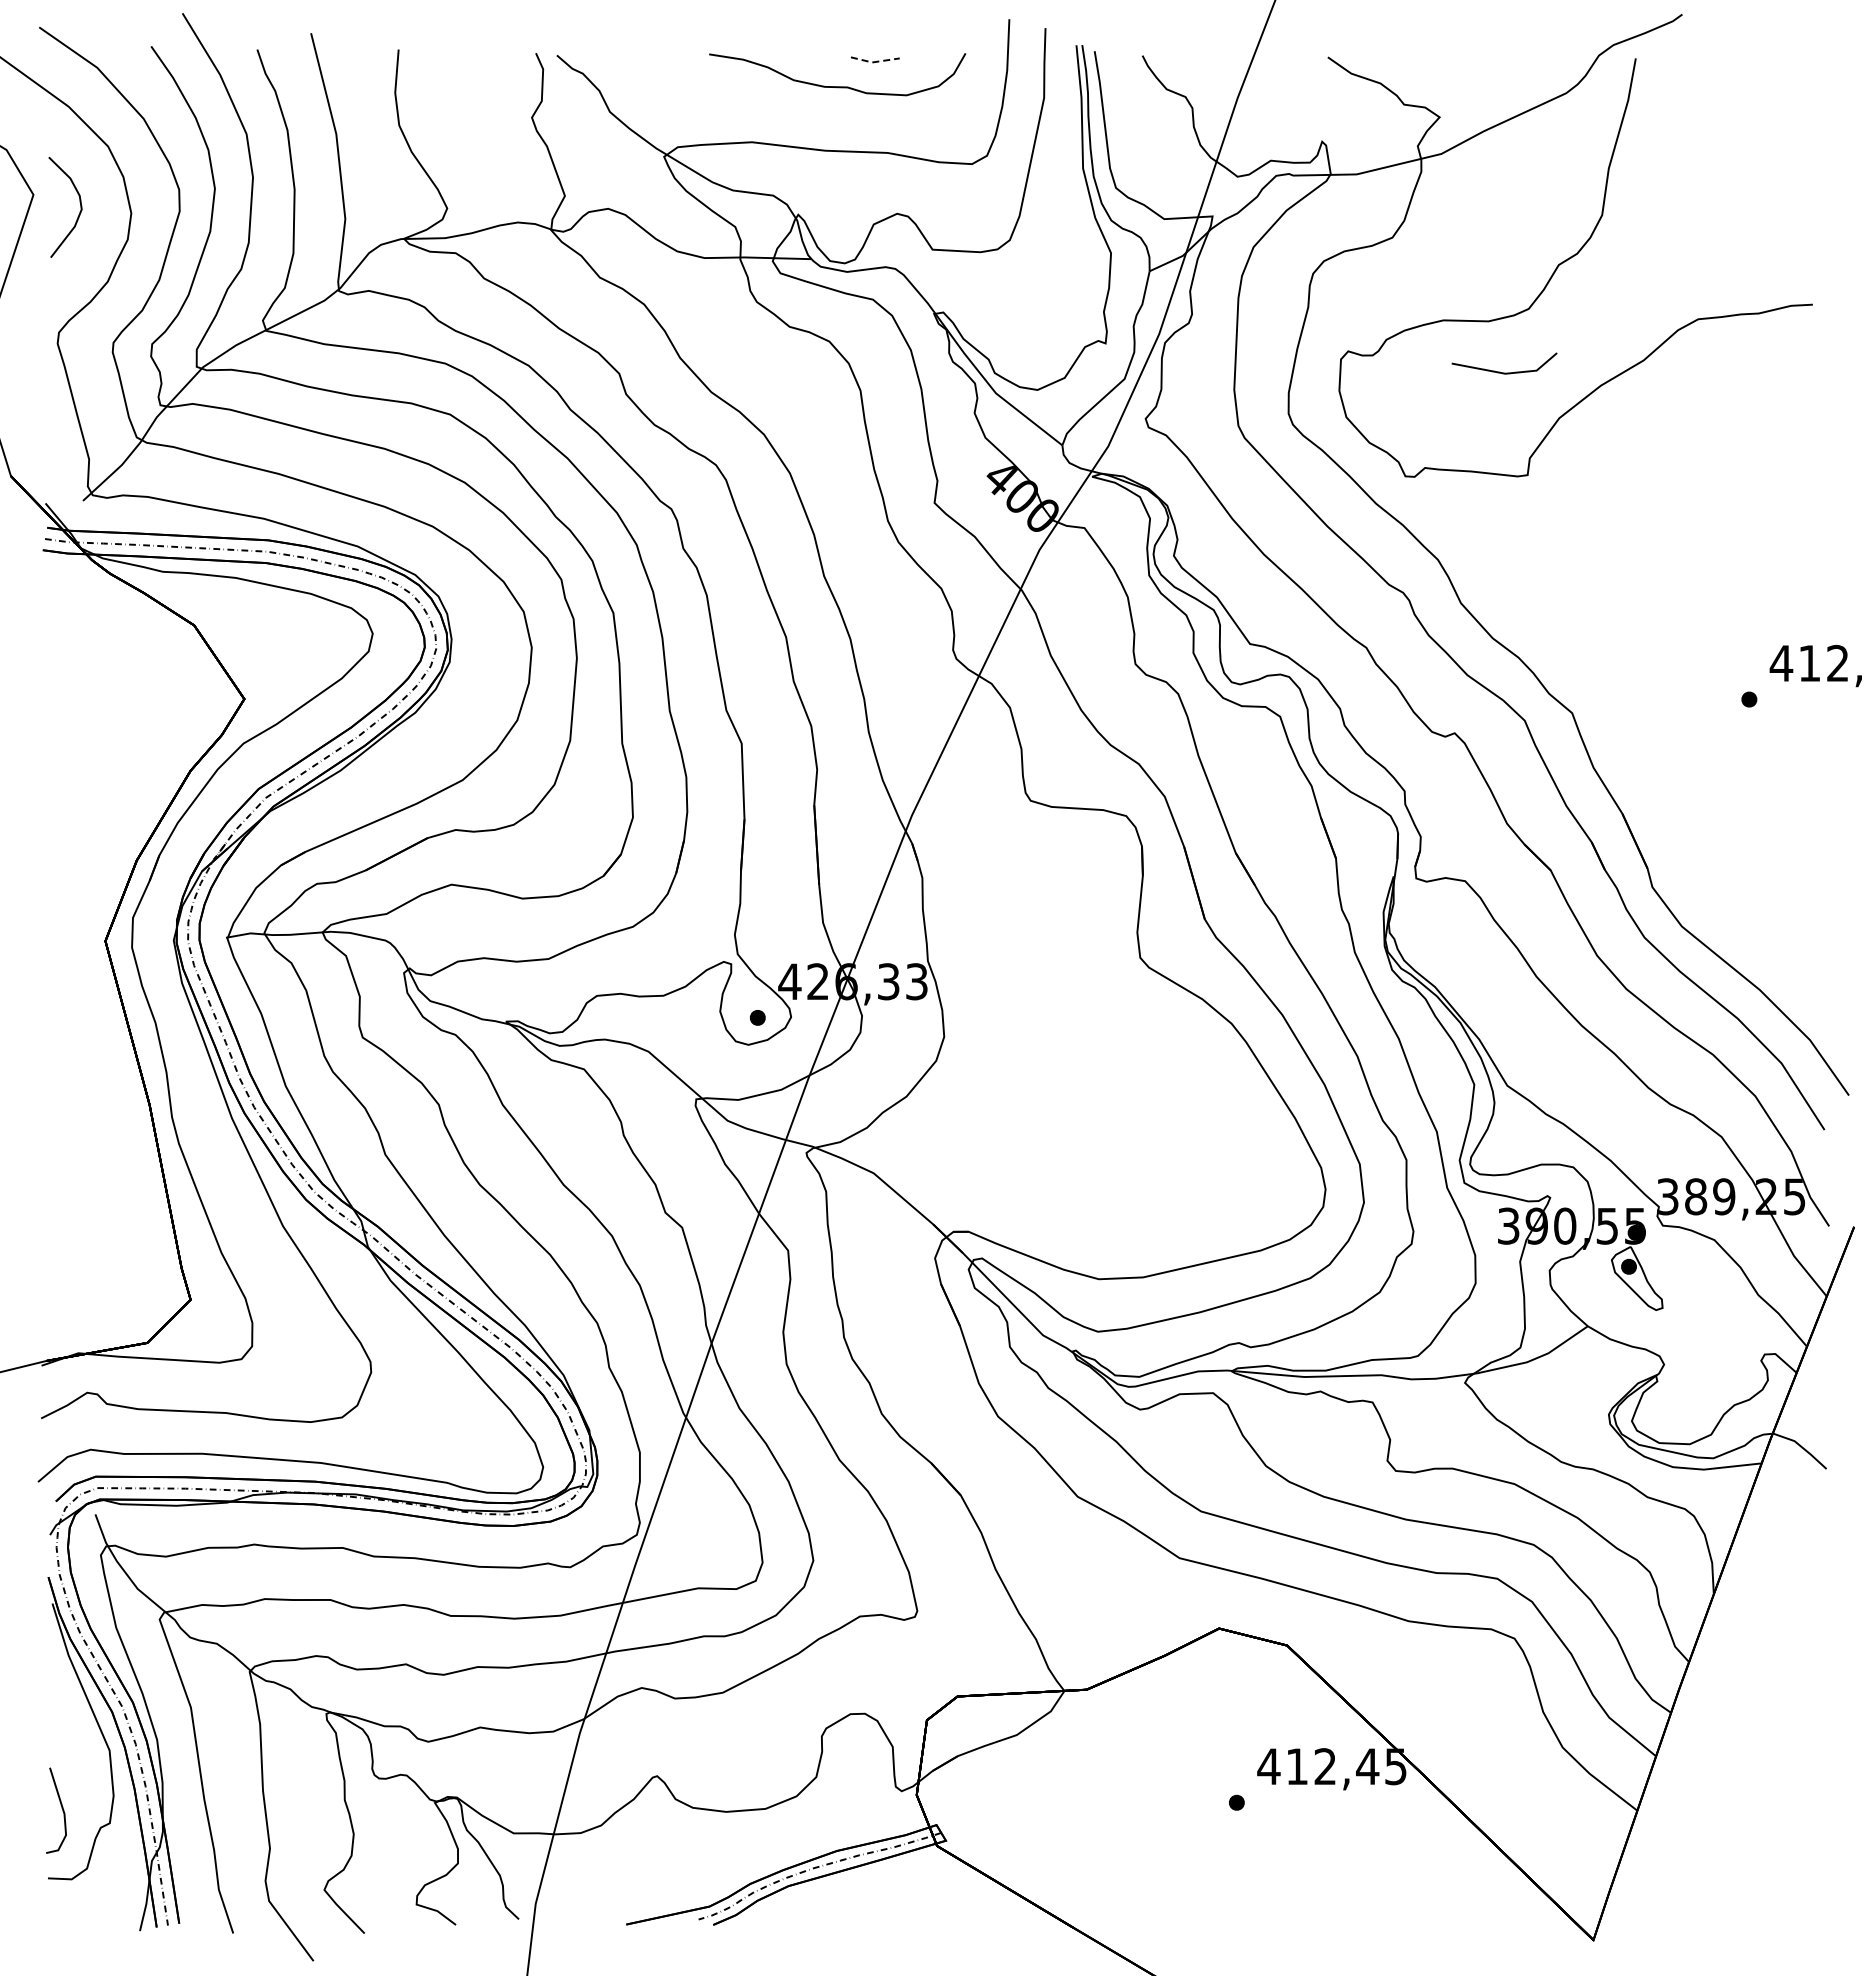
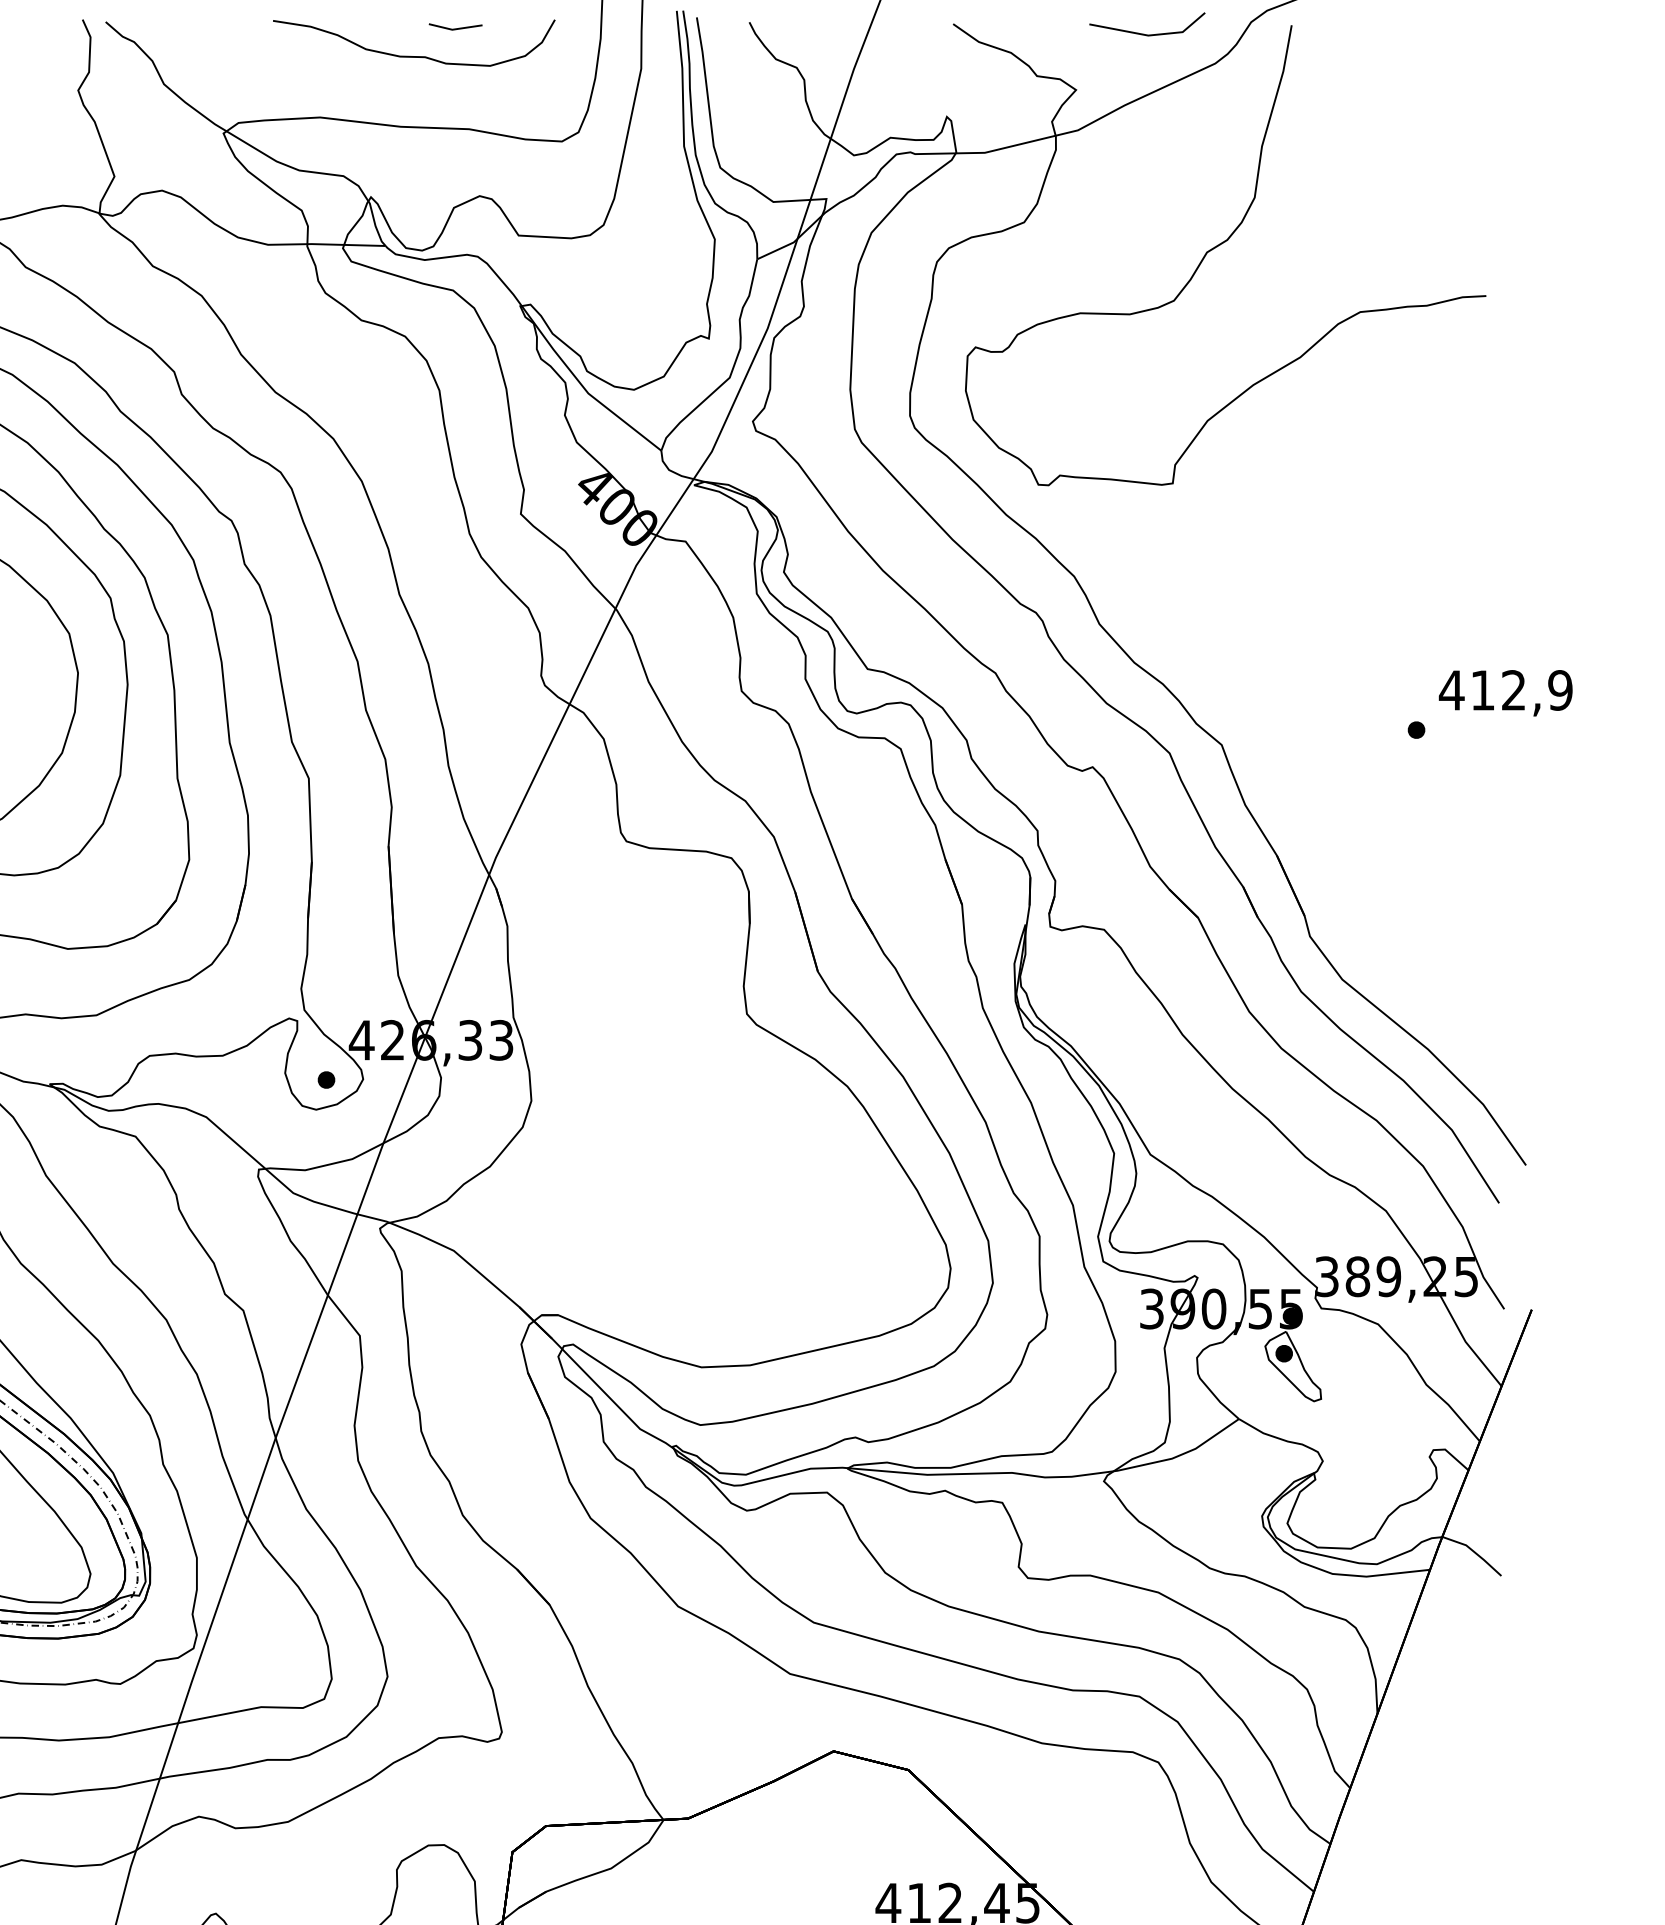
line: (875, 62) -> (455, 29), dashed -> solid
line: (1500, 371) -> (1142, 33), moved

